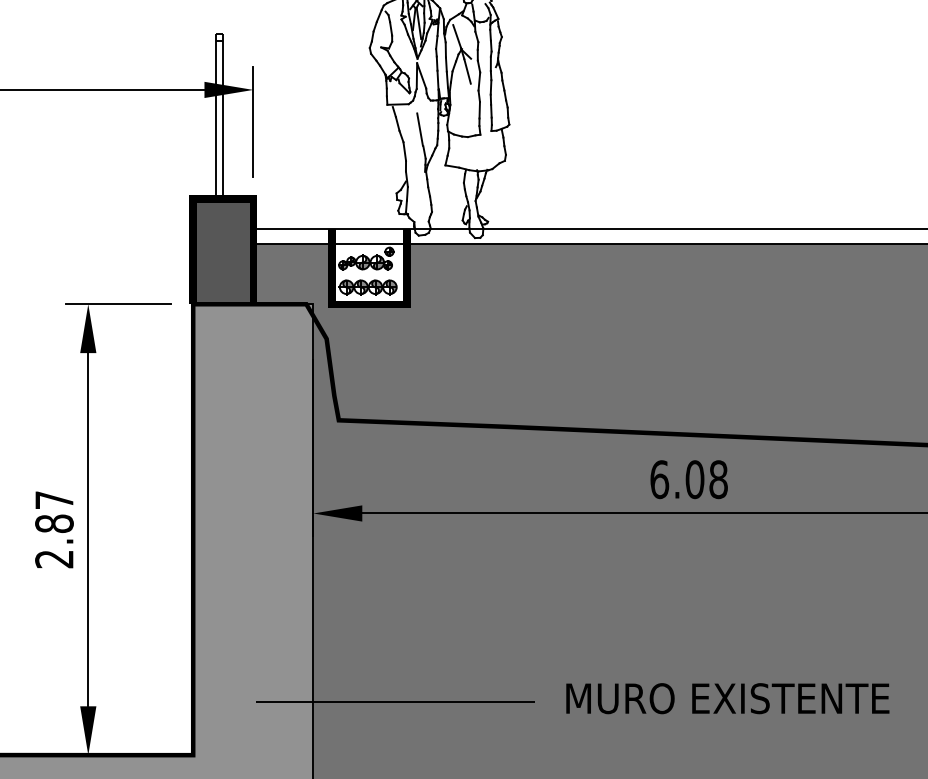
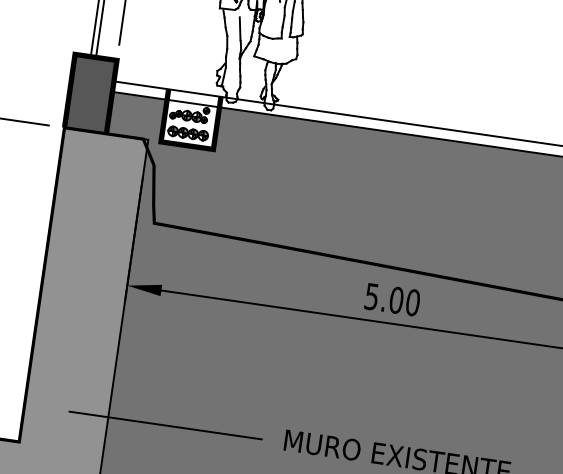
text: (688, 479) -> (392, 299), 6.08 -> 5.00

